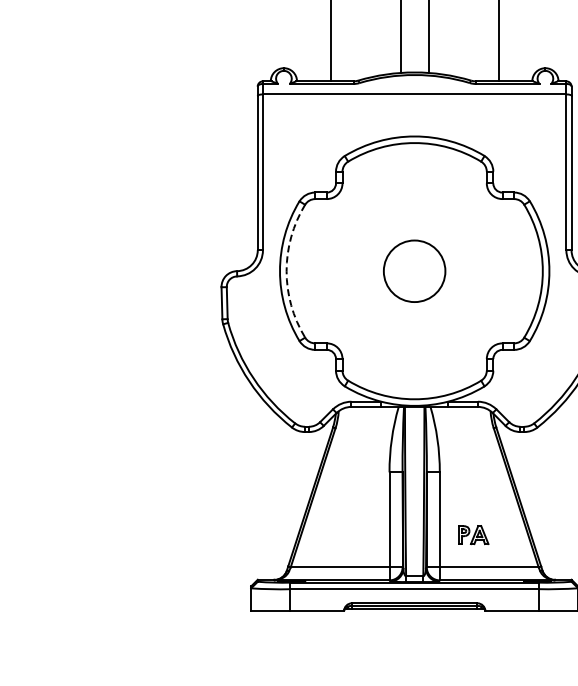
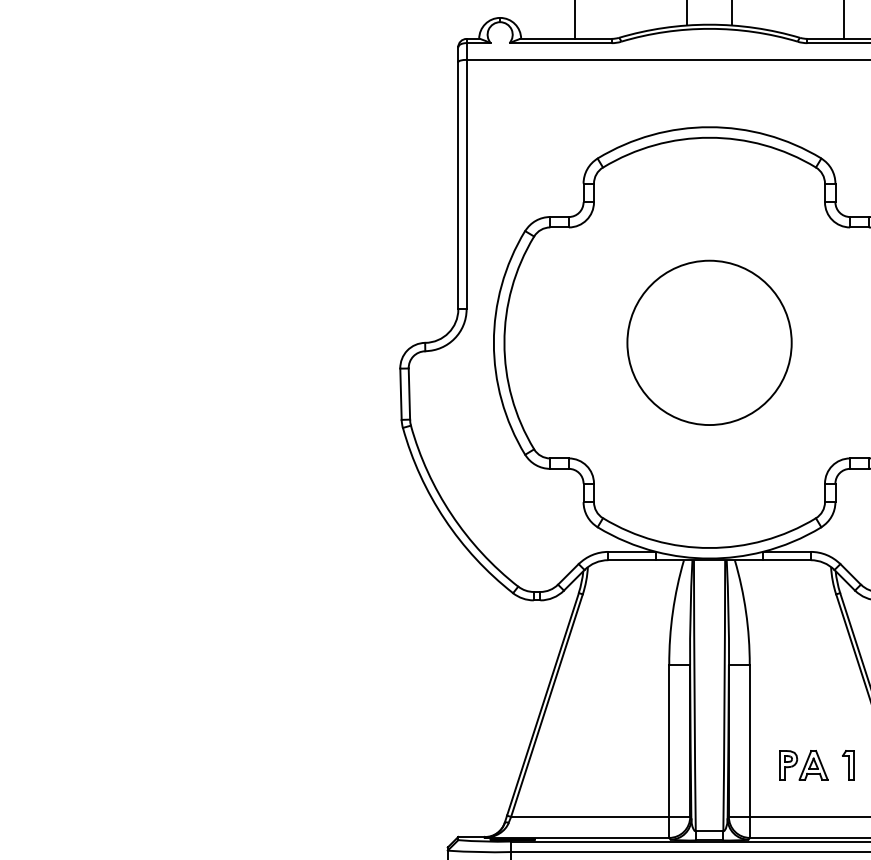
arc: (286, 271) -> (504, 343), dashed -> solid
circle: (414, 271) -> (709, 343), size x1.67
part: (501, 534) -> (848, 764), added

